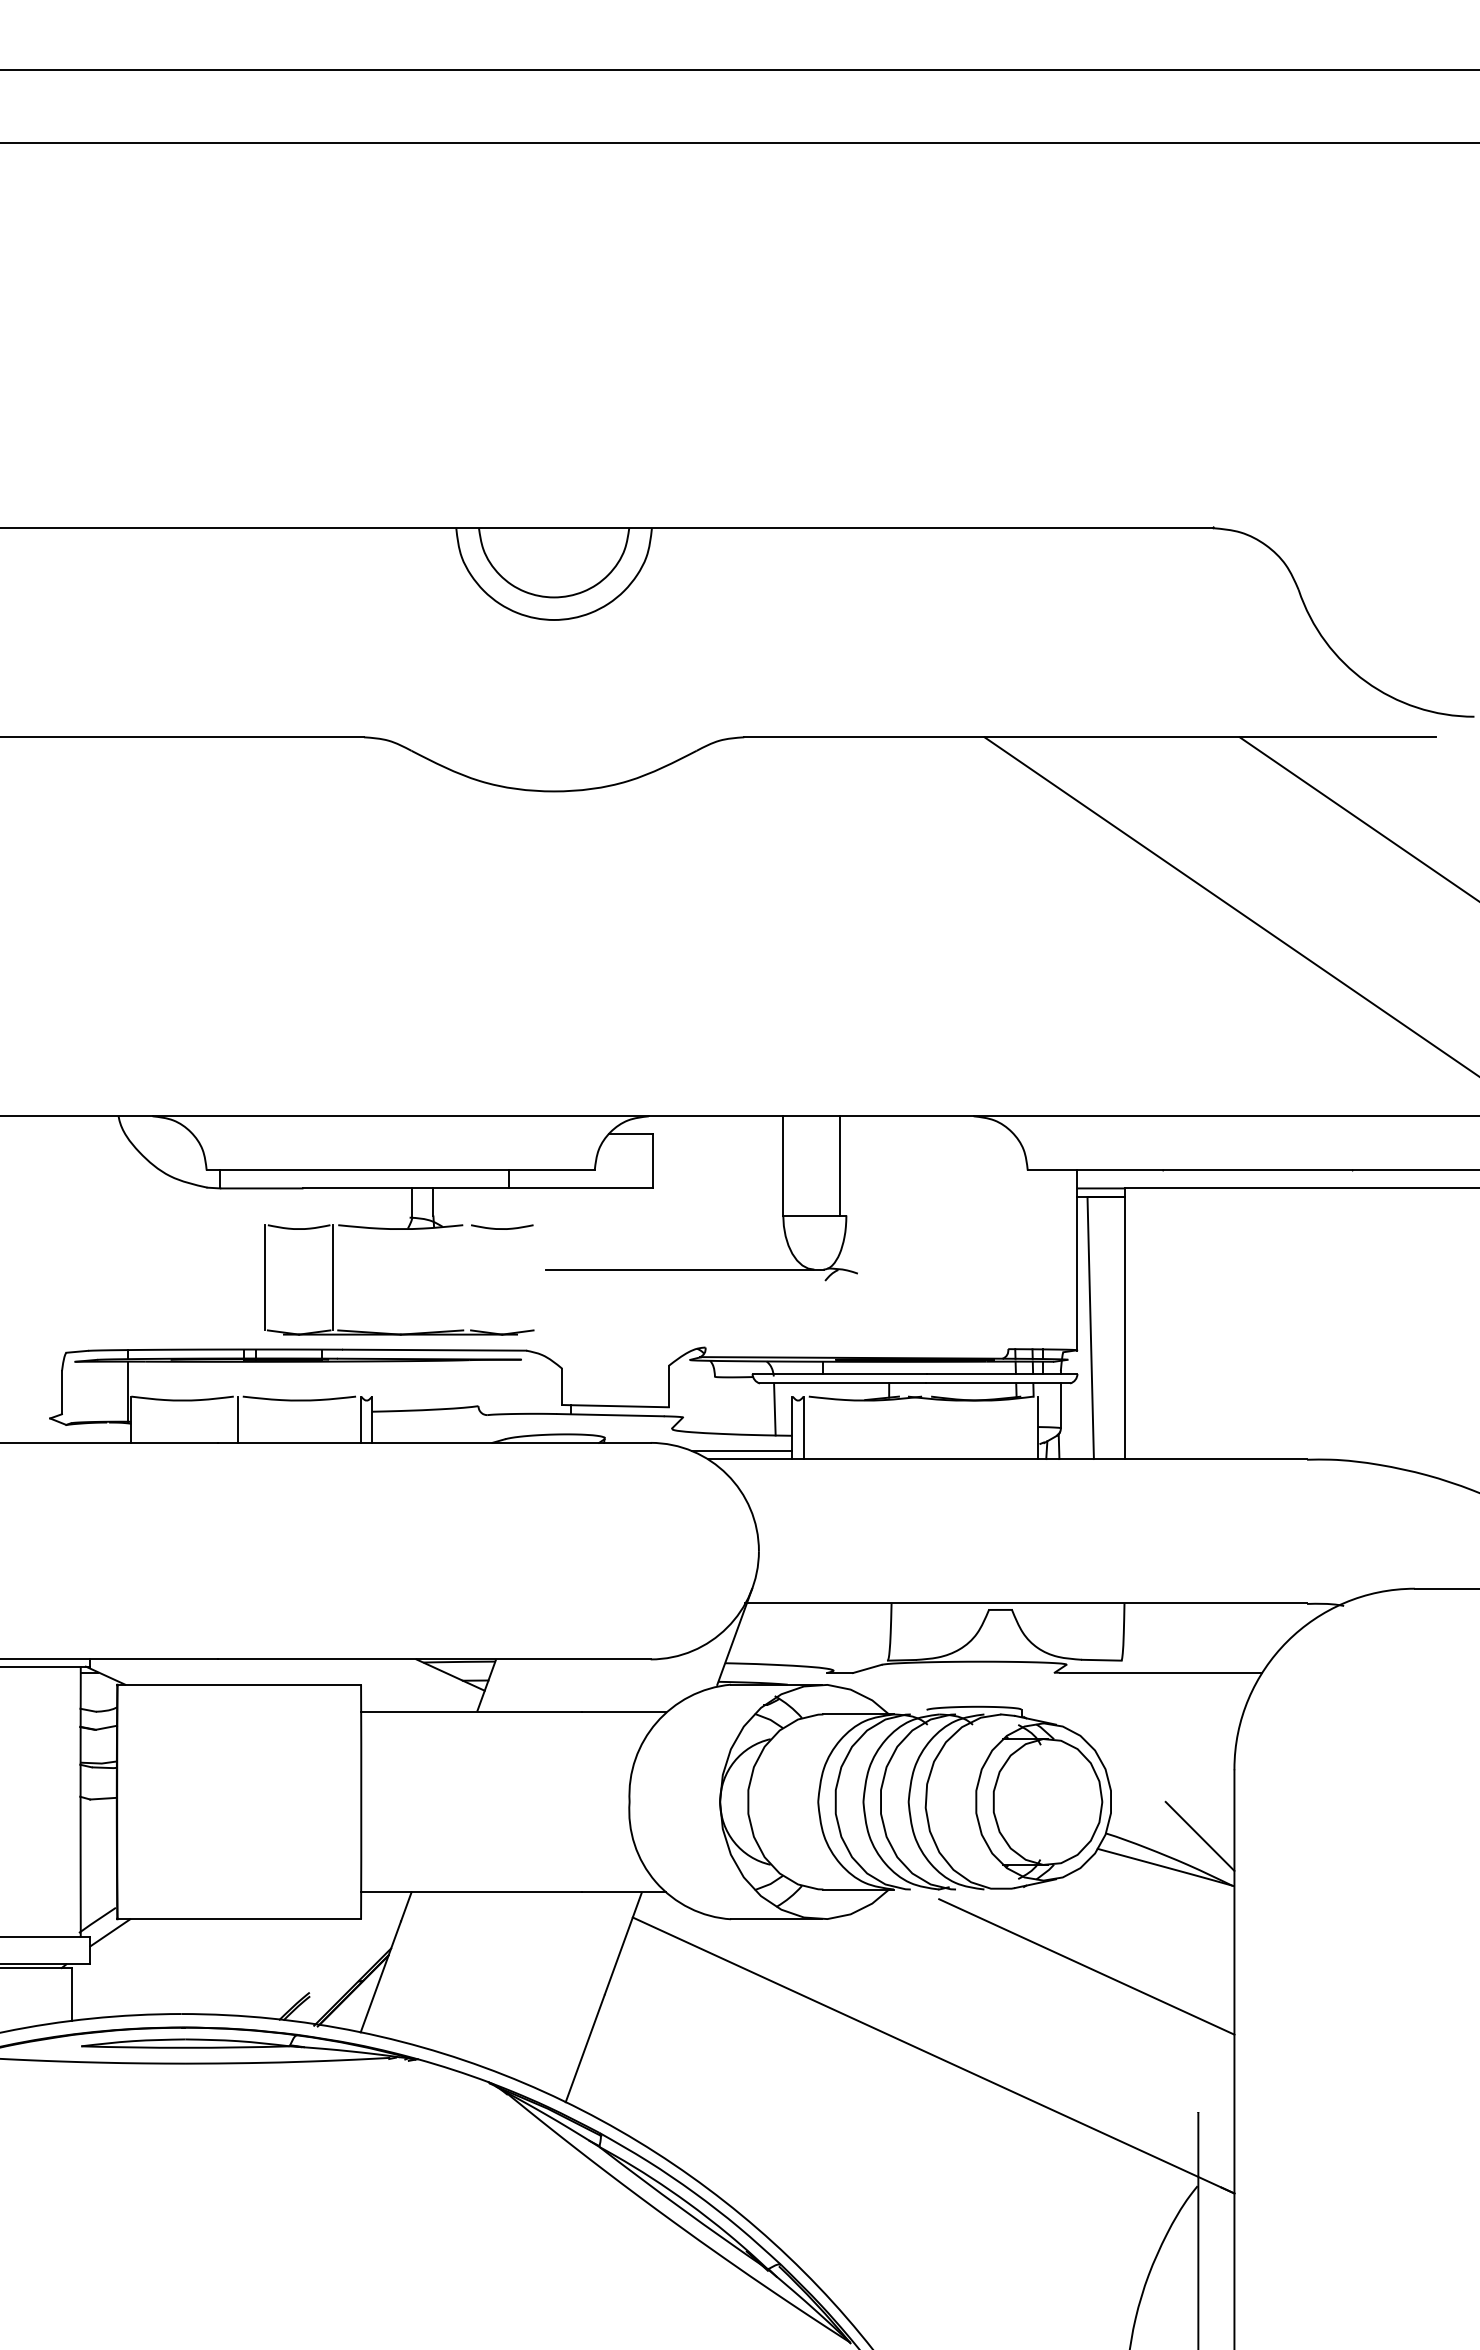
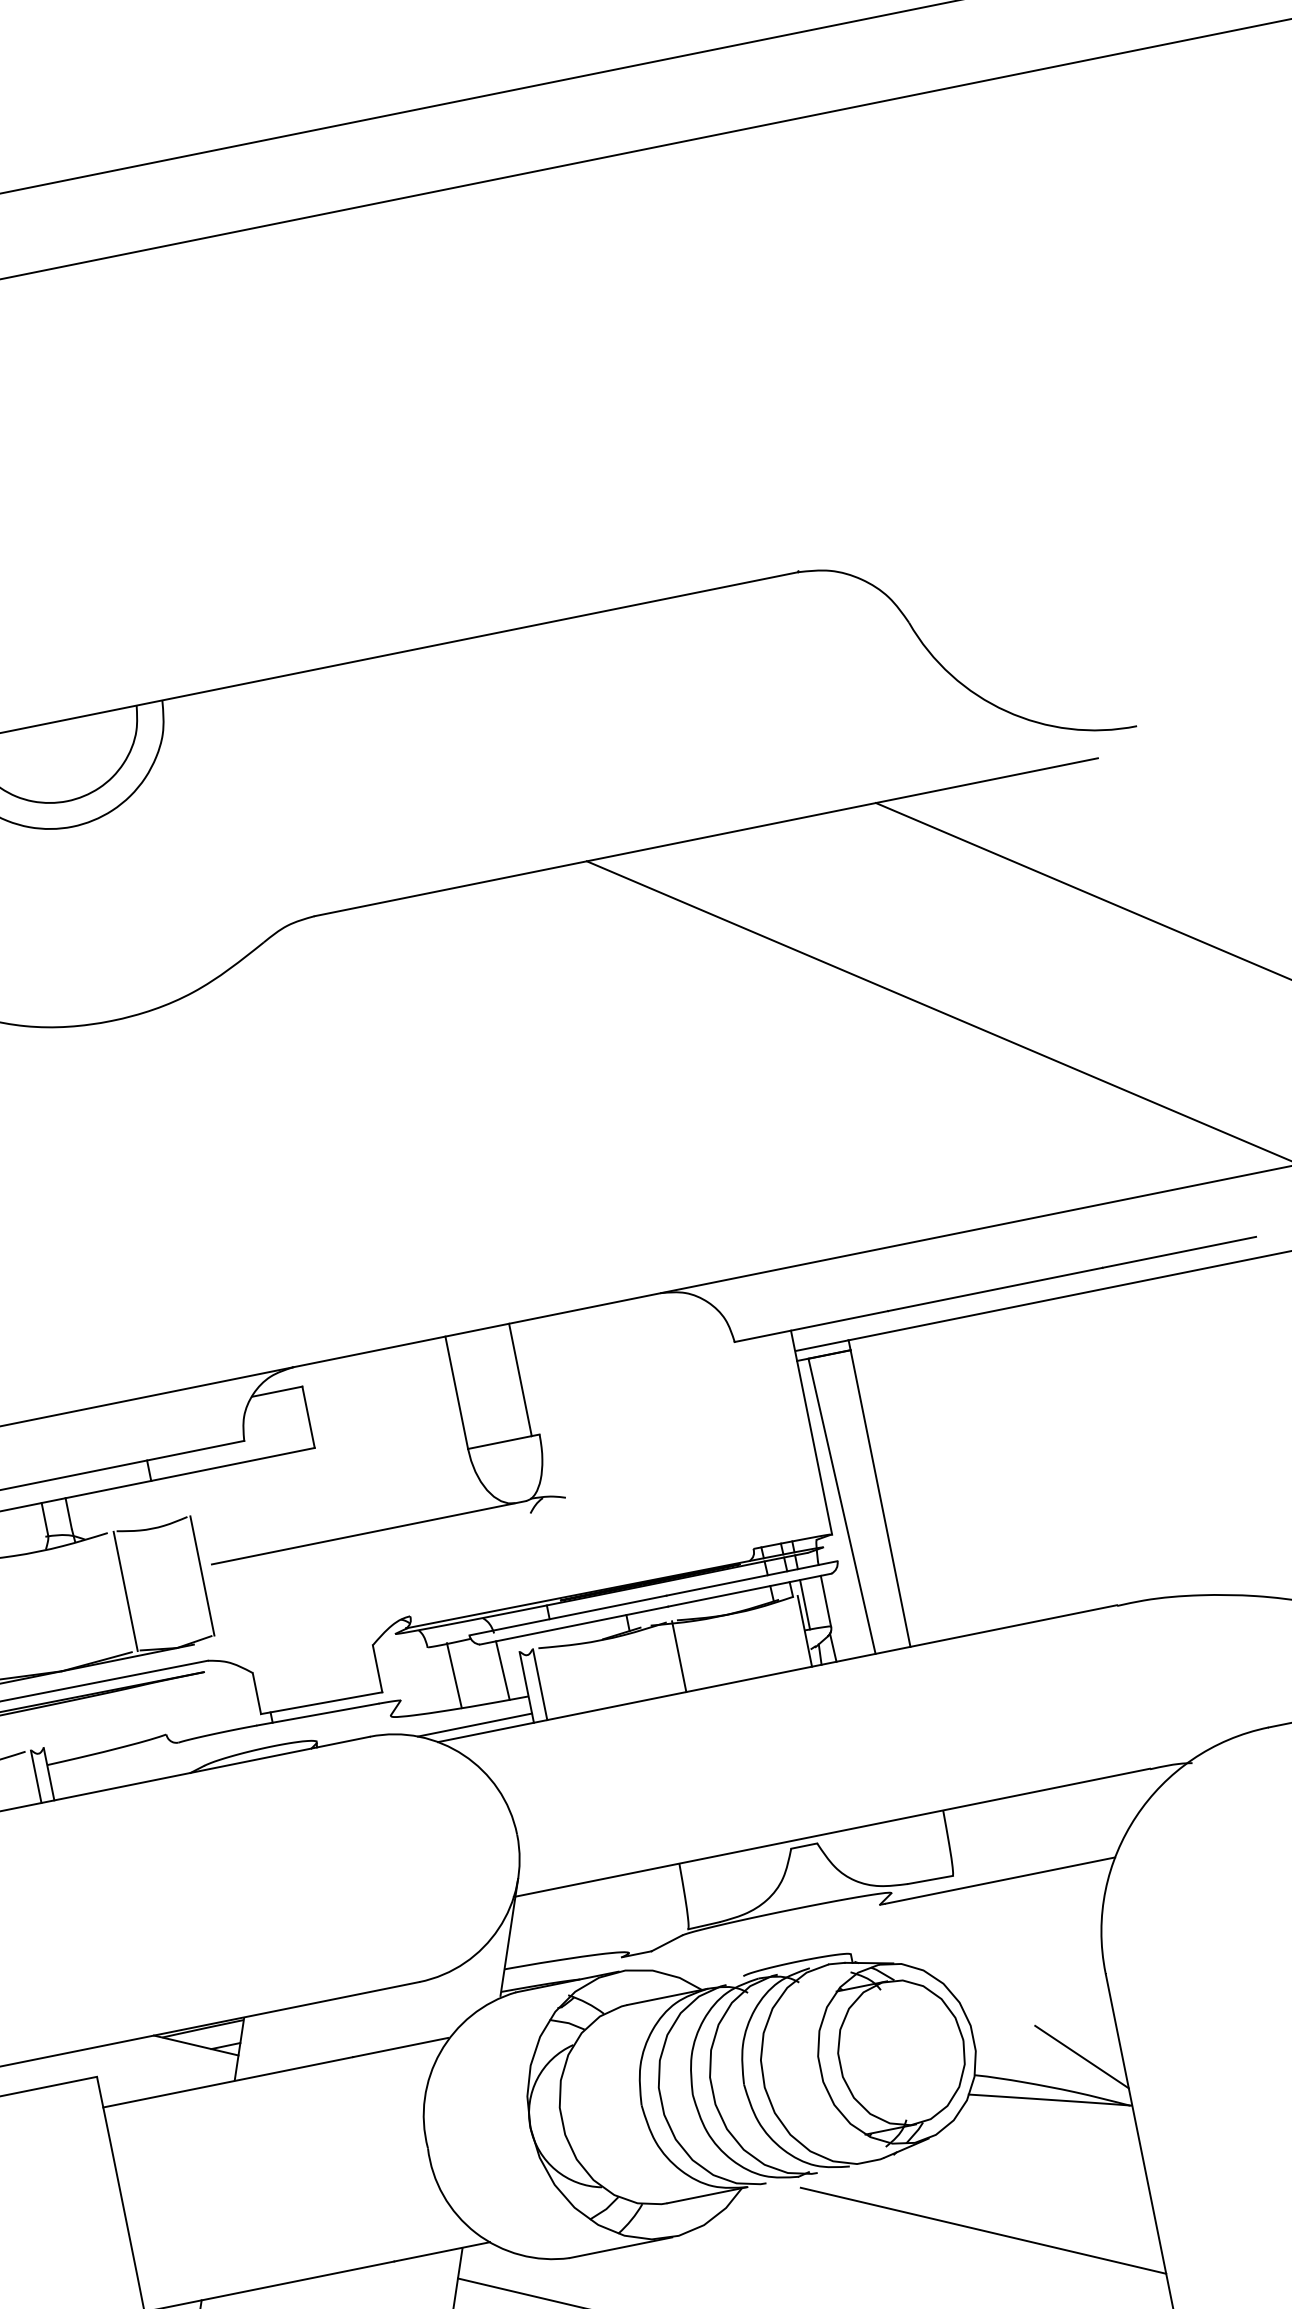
line: (468, 1277) -> (125, 1591), added
line: (536, 1277) -> (202, 1575), added
line: (732, 1405) -> (453, 1675), added
line: (1042, 1405) -> (805, 1604), added
line: (926, 1427) -> (678, 1656), added

